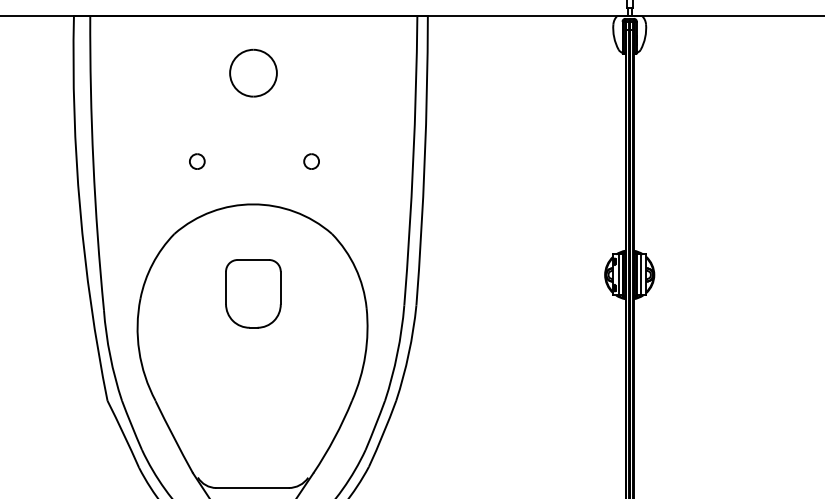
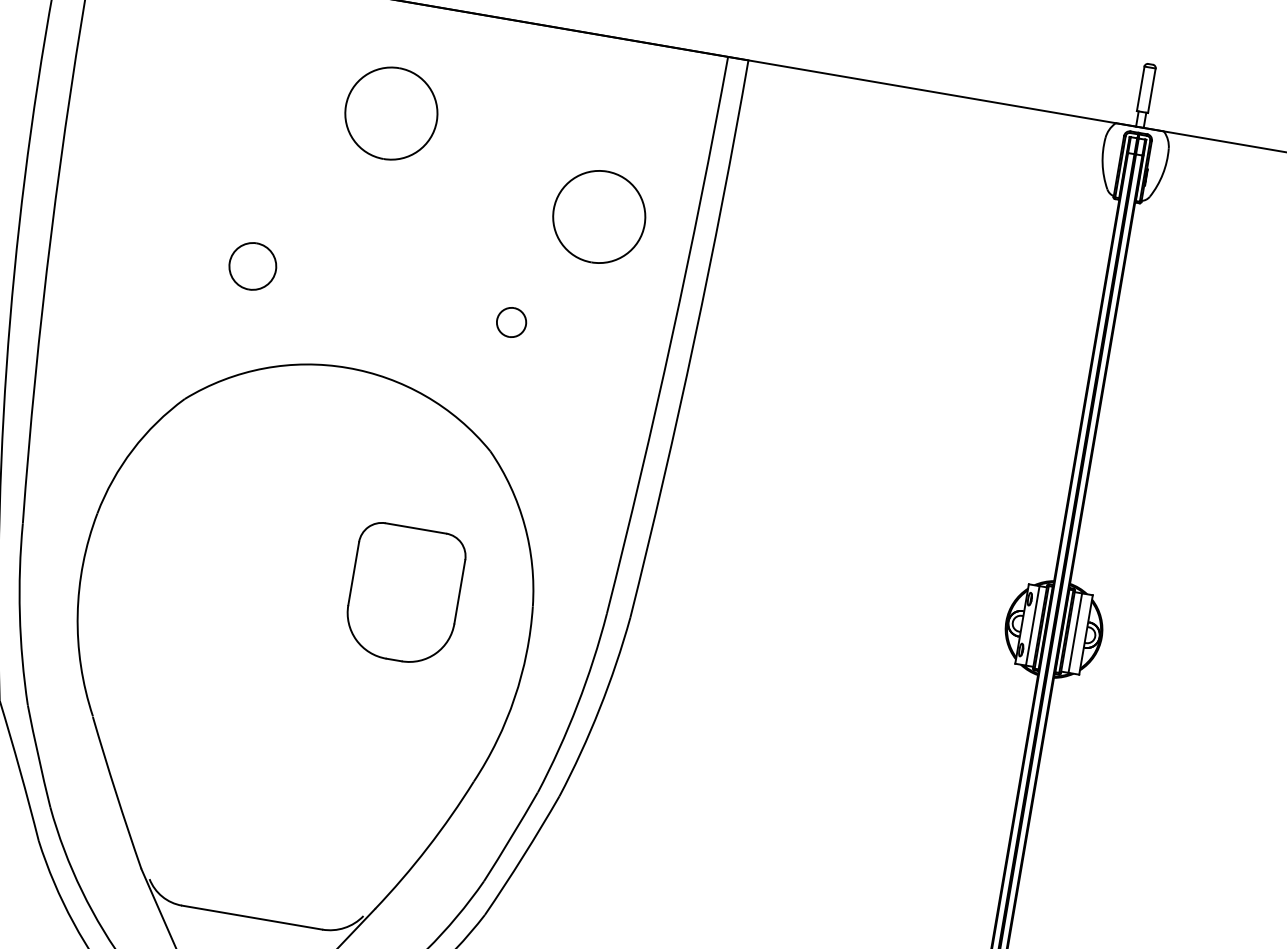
part: (366, 106) -> (599, 215), added
part: (197, 161) -> (253, 266), size x1.6
part: (311, 161) -> (511, 322), moved
part: (253, 293) -> (405, 593), moved

